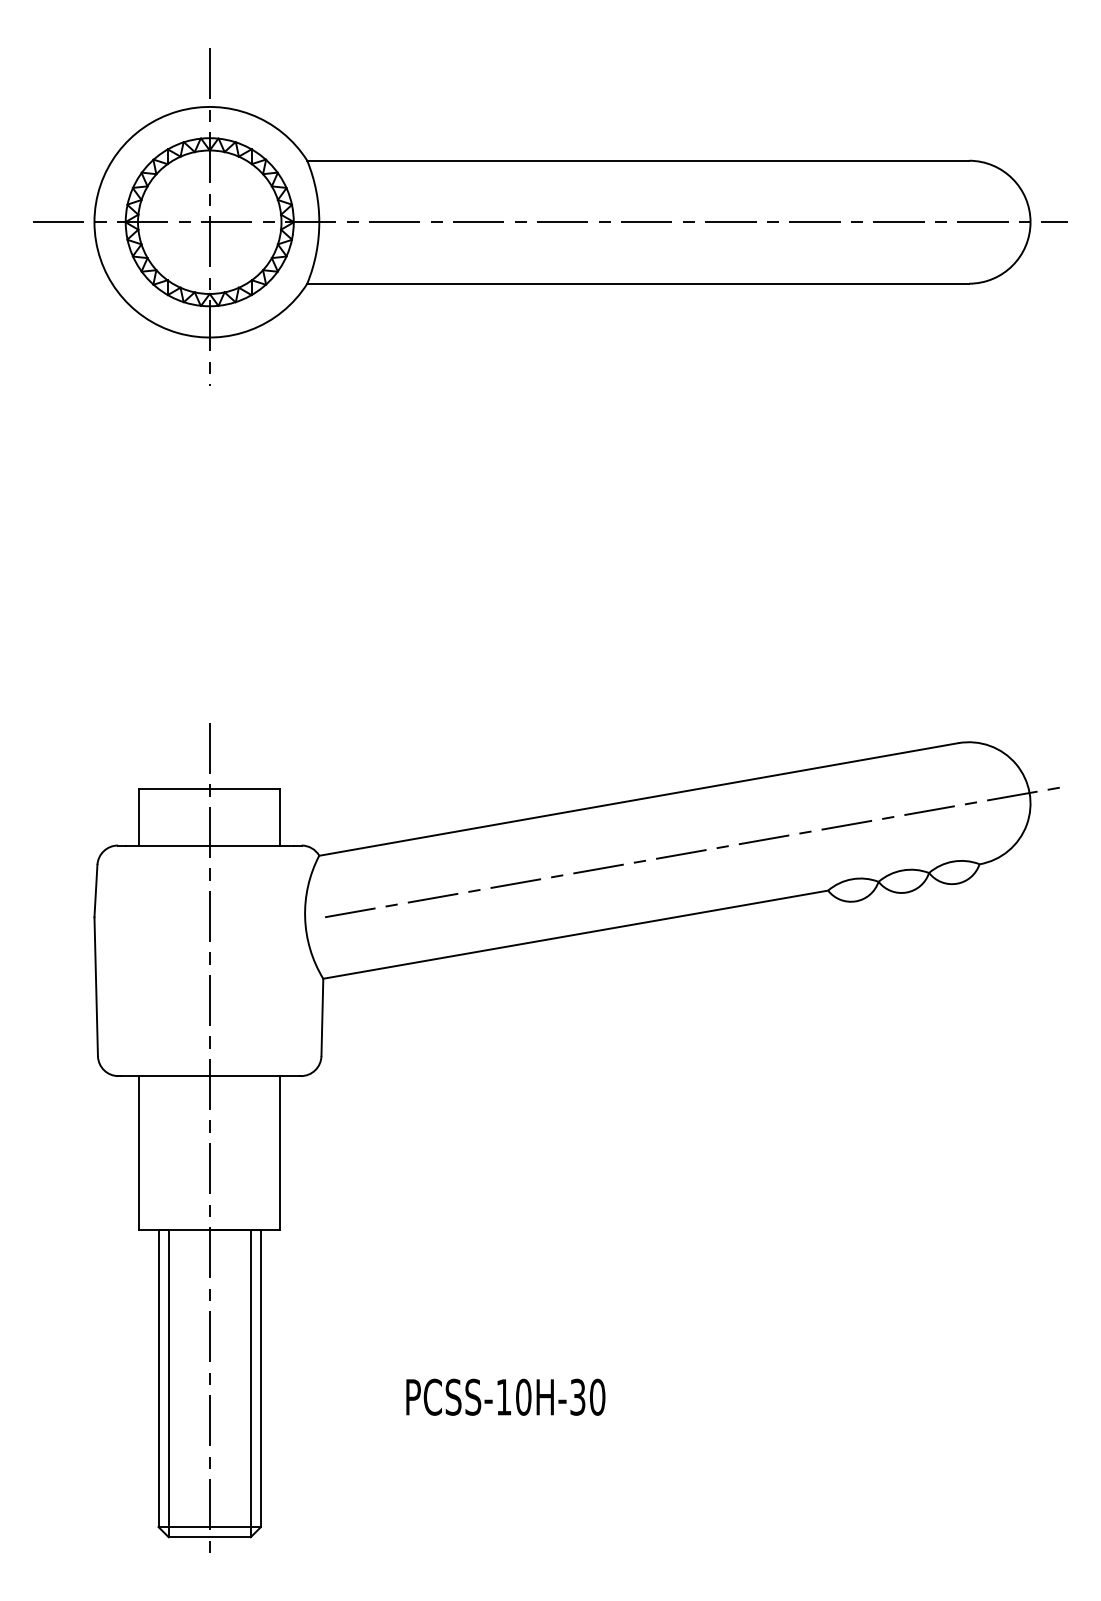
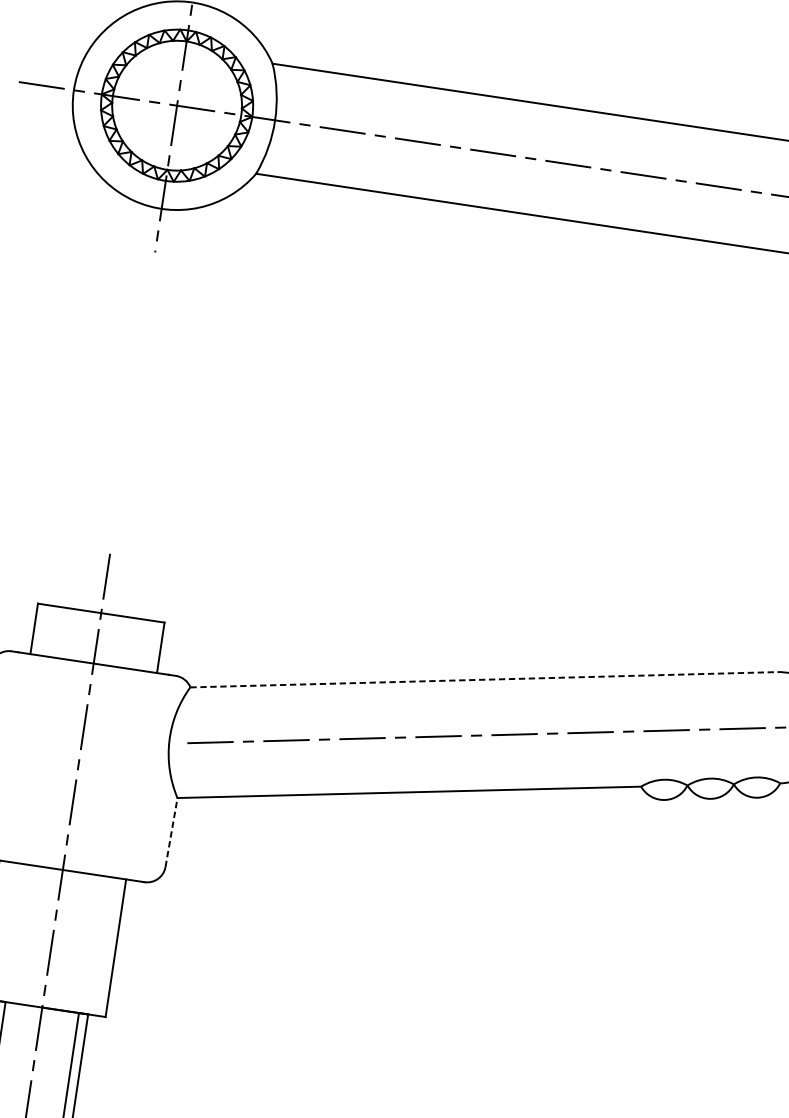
line: (639, 799) -> (484, 679), solid -> dashed
line: (322, 1017) -> (171, 832), solid -> dashed

